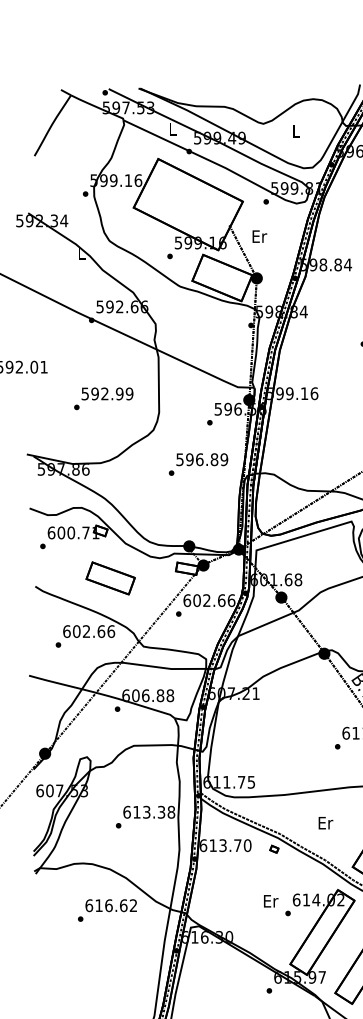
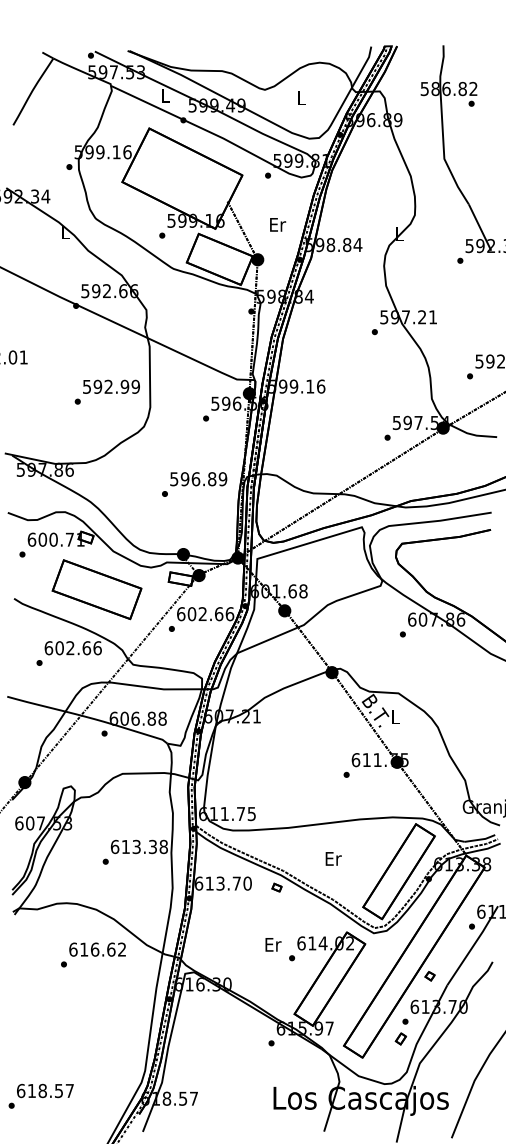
text: (260, 236) -> (278, 224), moved
text: (102, 398) -> (106, 391), moved
text: (198, 464) -> (194, 484), moved
part: (110, 578) -> (96, 589), size x1.67

